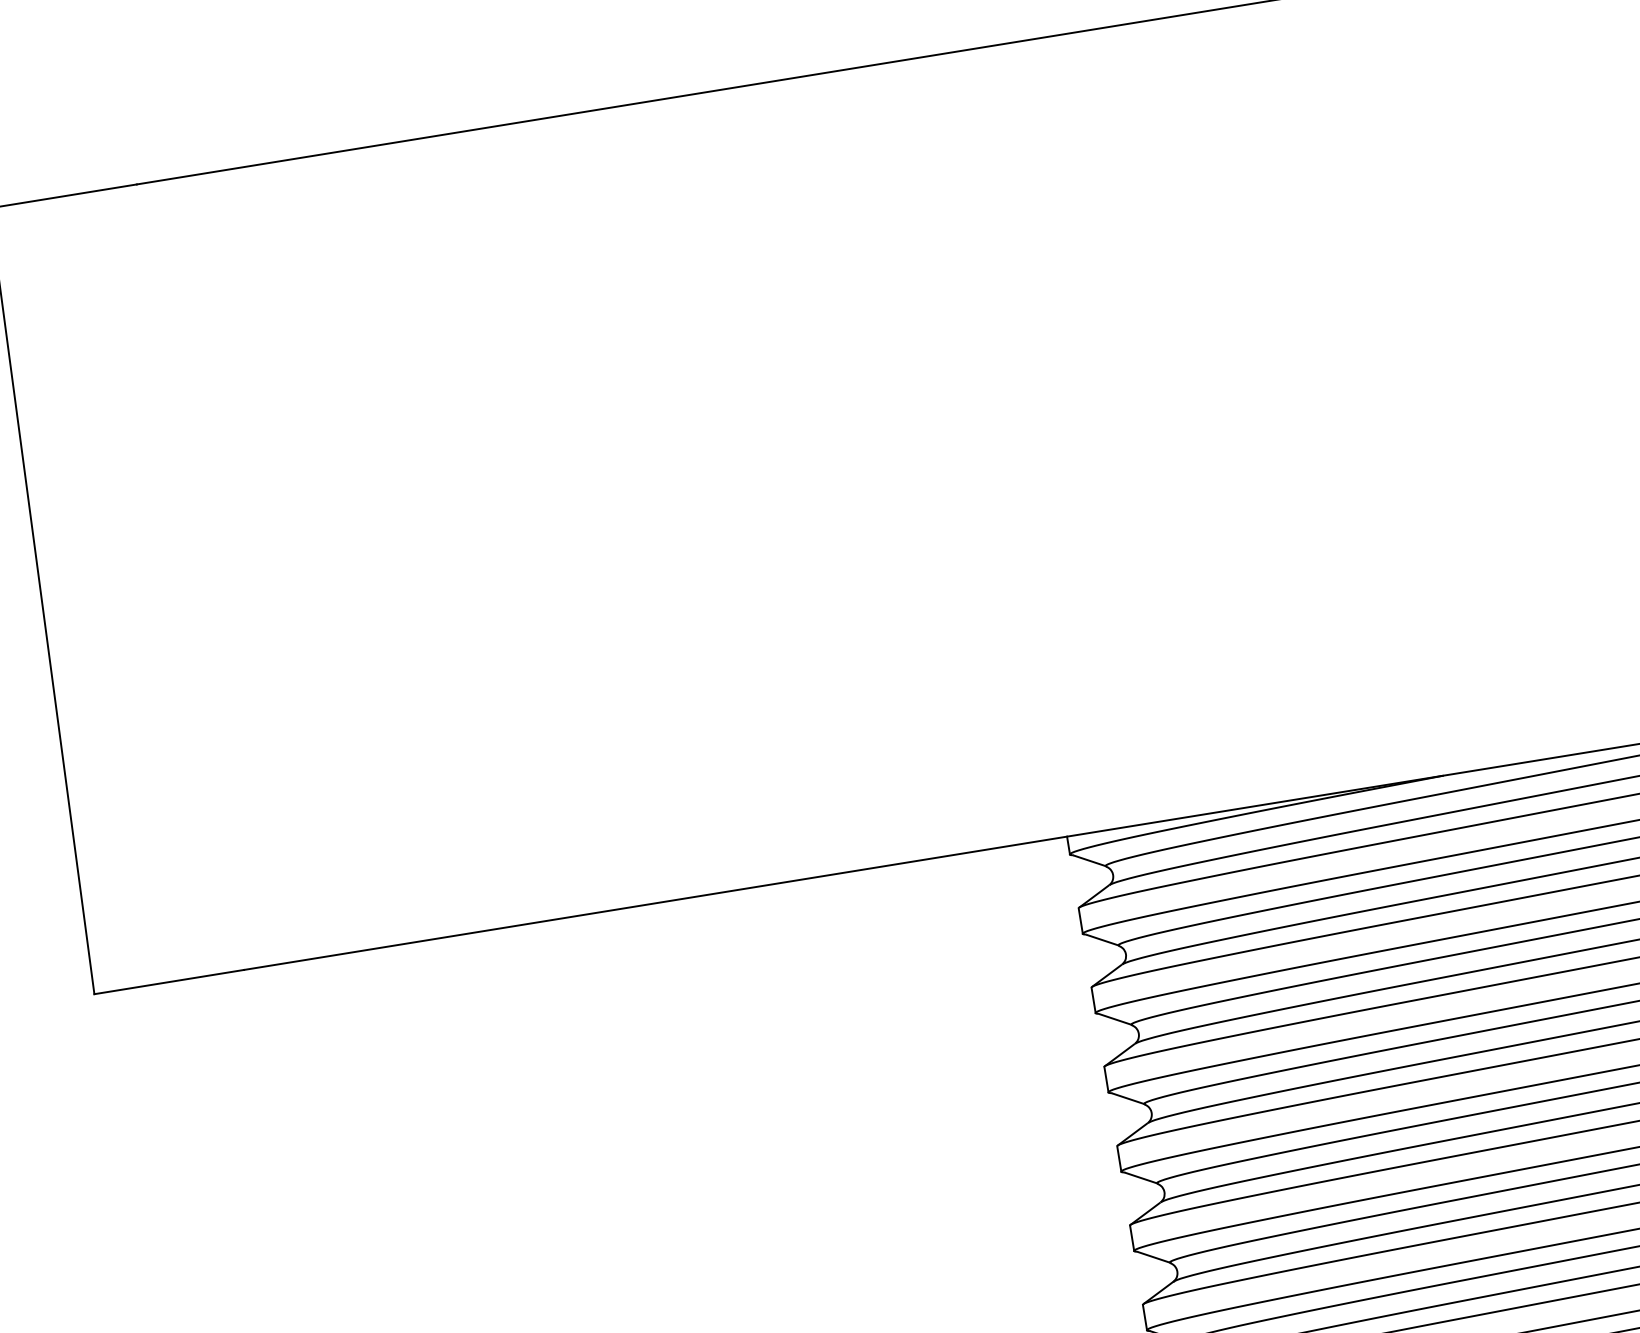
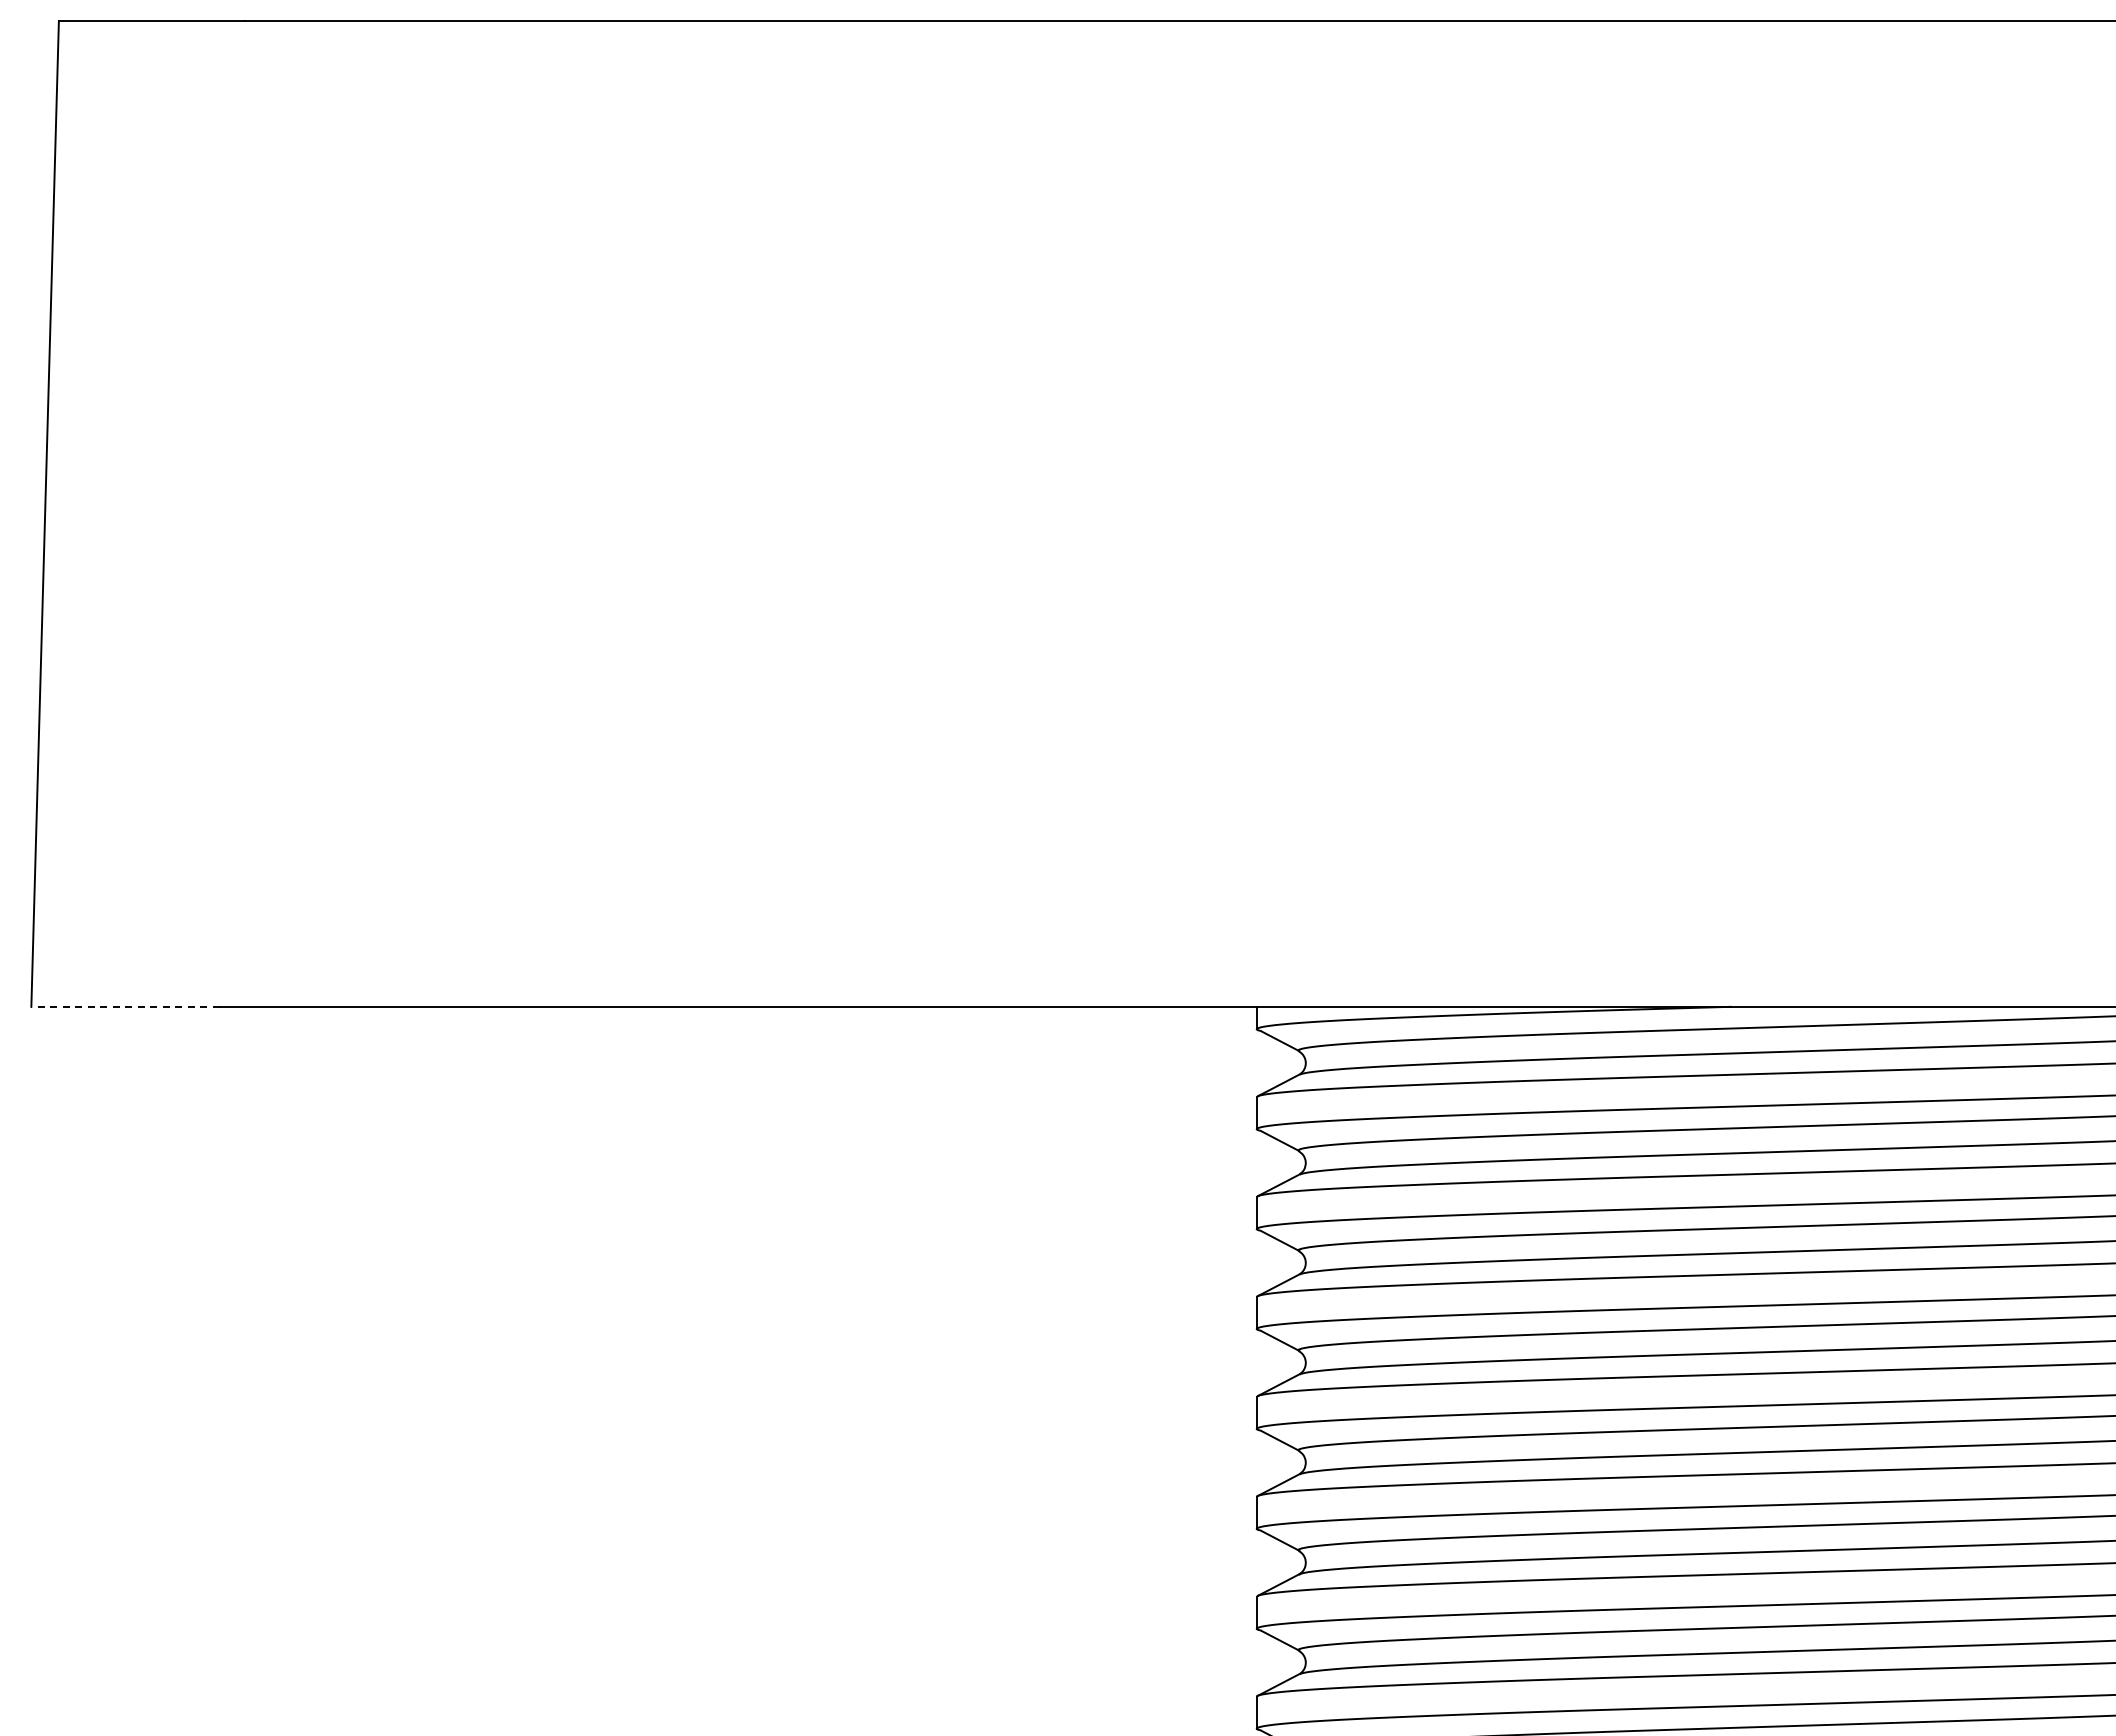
line: (169, 981) -> (125, 1006), solid -> dashed

